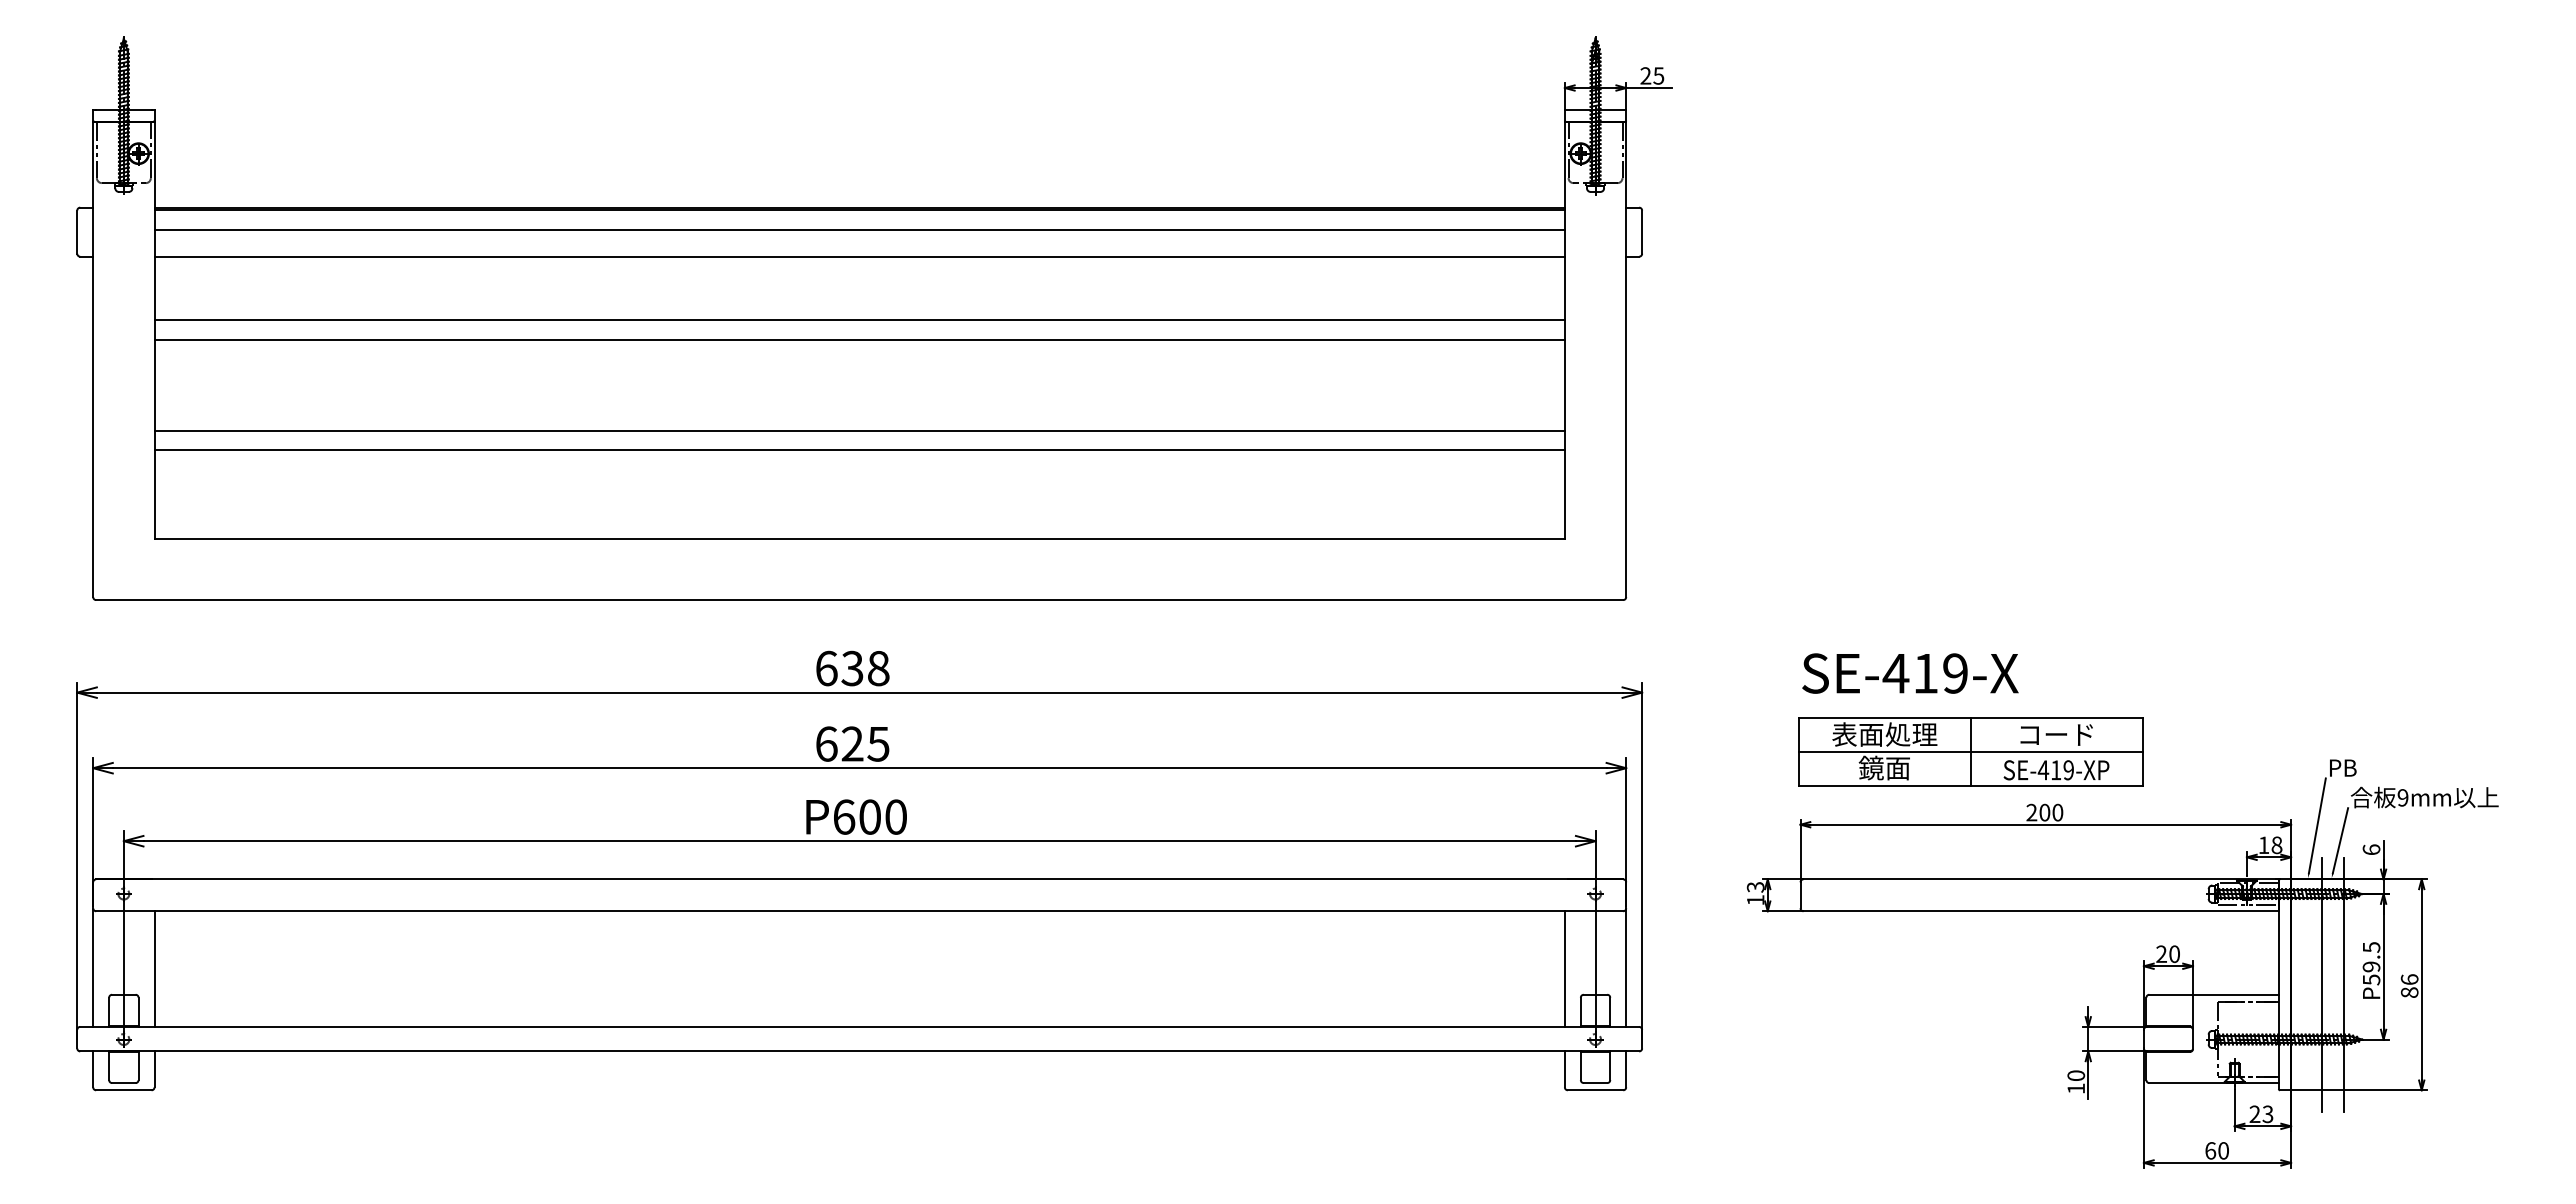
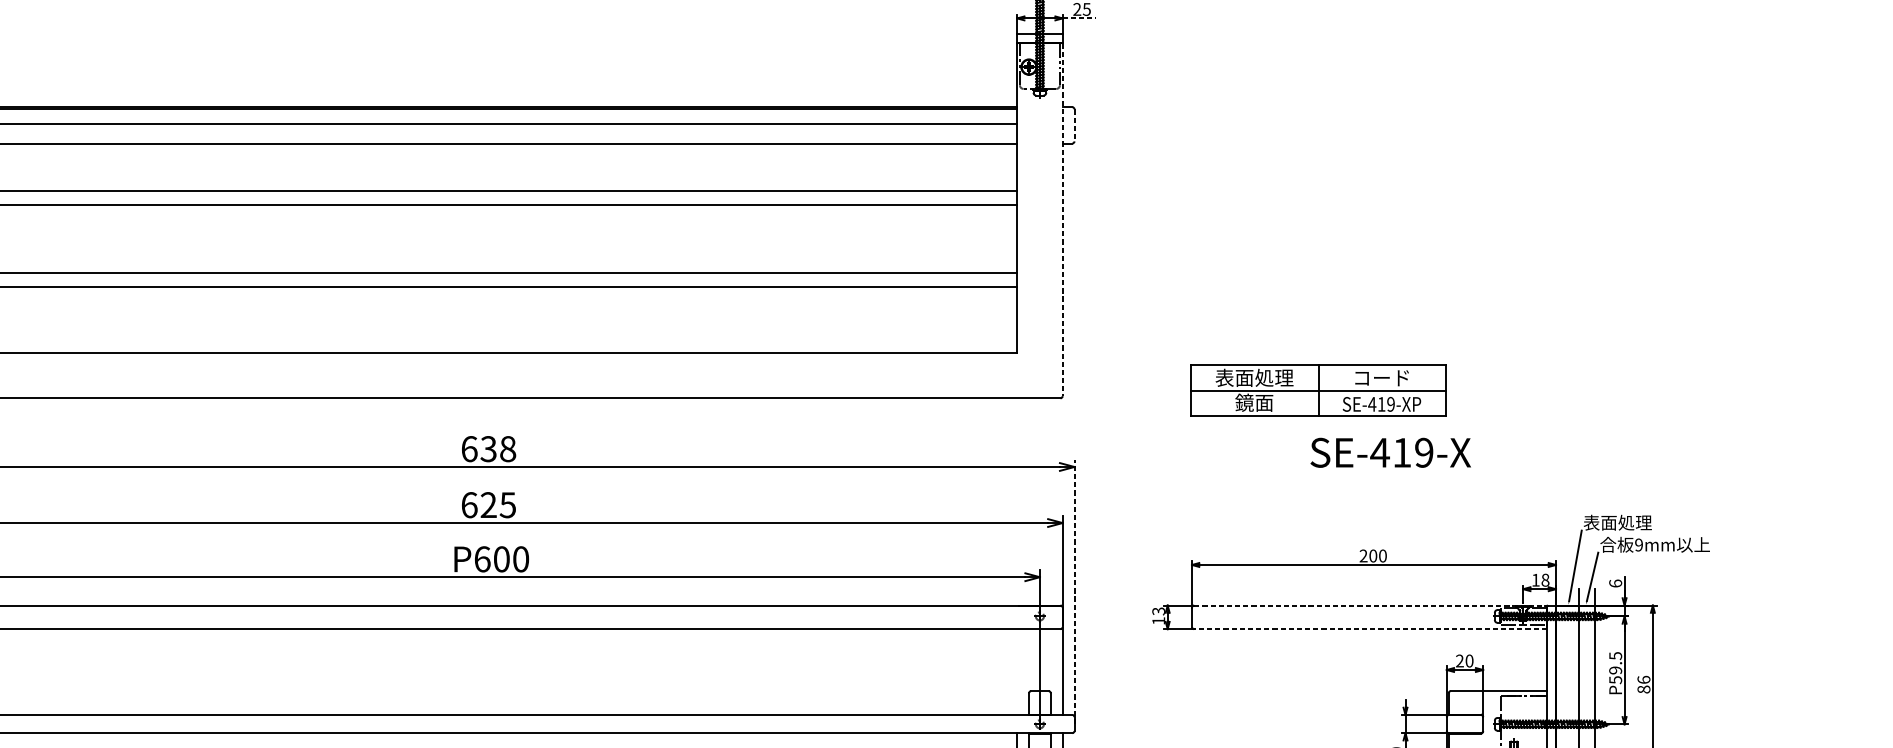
line: (1648, 88) -> (1079, 18), solid -> dashed
line: (1642, 232) -> (1074, 125), solid -> dashed
line: (1626, 359) -> (1062, 219), solid -> dashed
text: (1910, 673) -> (1390, 452), moved
part: (1970, 751) -> (1318, 390), moved
text: (2374, 767) -> (1617, 522), PB -> 表面処理
line: (1642, 860) -> (1074, 591), solid -> dashed
line: (2041, 879) -> (1370, 605), solid -> dashed
line: (2041, 911) -> (1370, 629), solid -> dashed
line: (1564, 968) -> (1016, 671), removed

